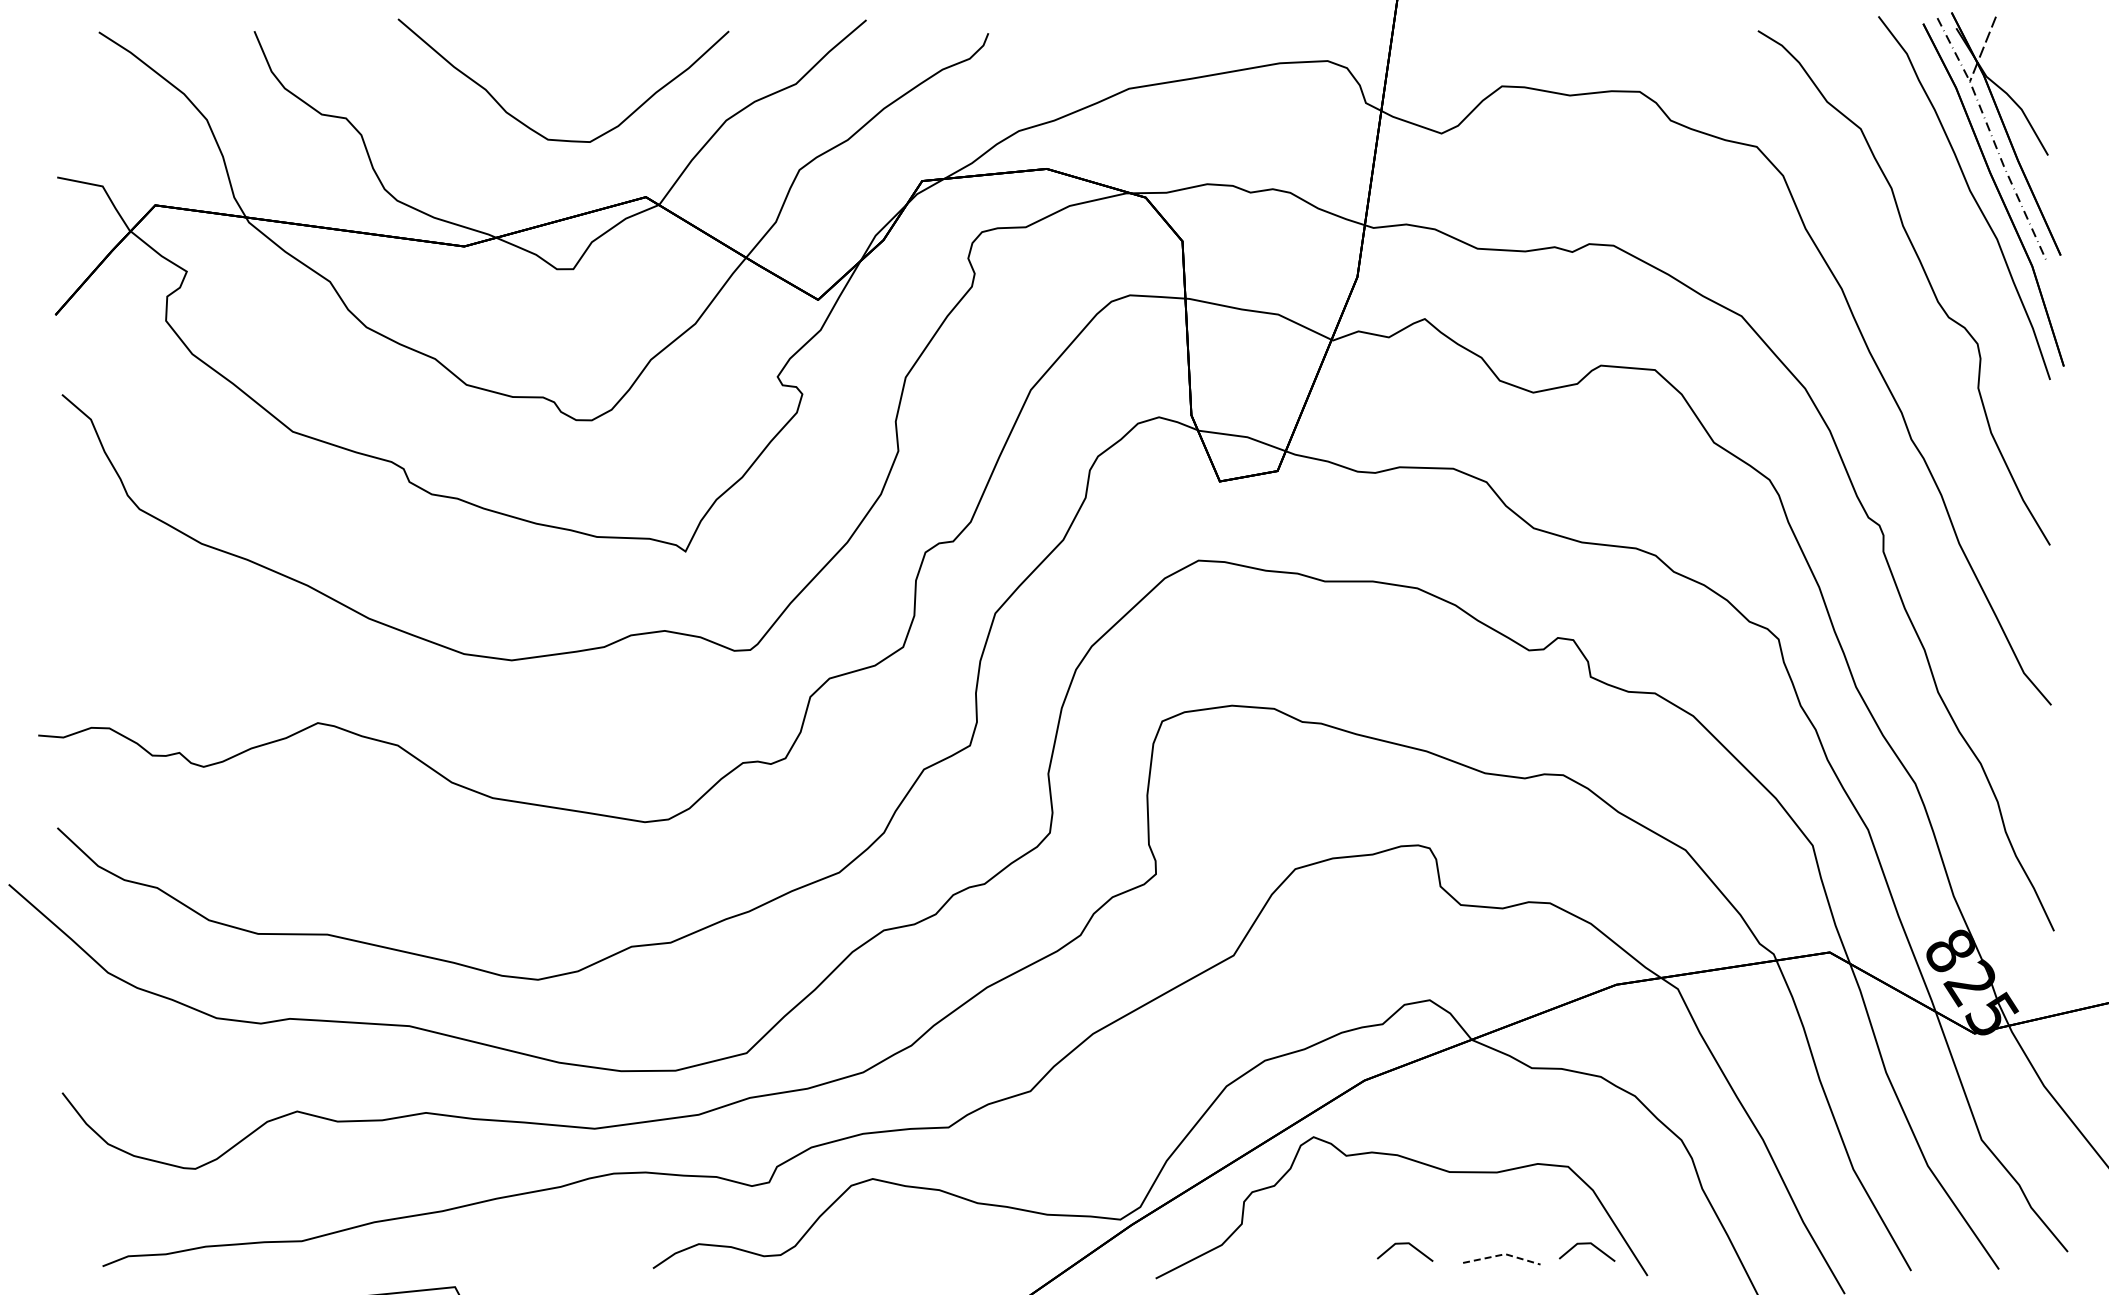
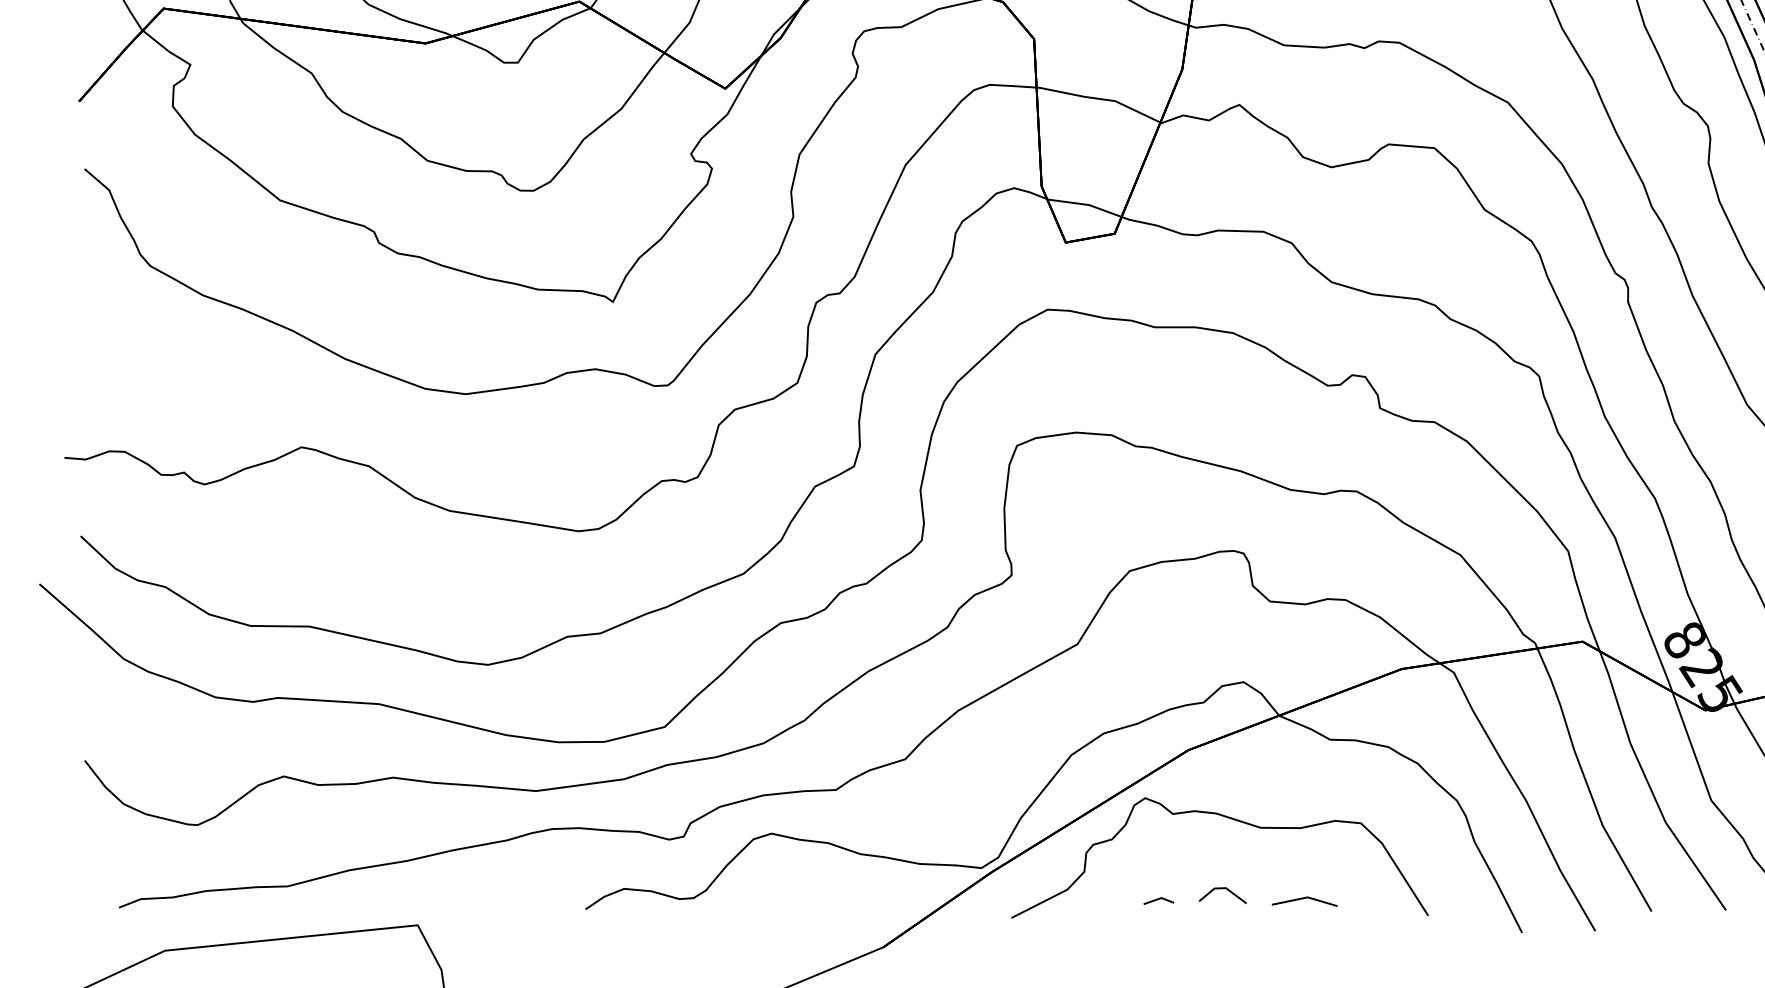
line: (1586, 1244) -> (1376, 889), removed
line: (1502, 1254) -> (1305, 897), dashed -> solid
line: (1329, 1257) -> (1158, 900), added

